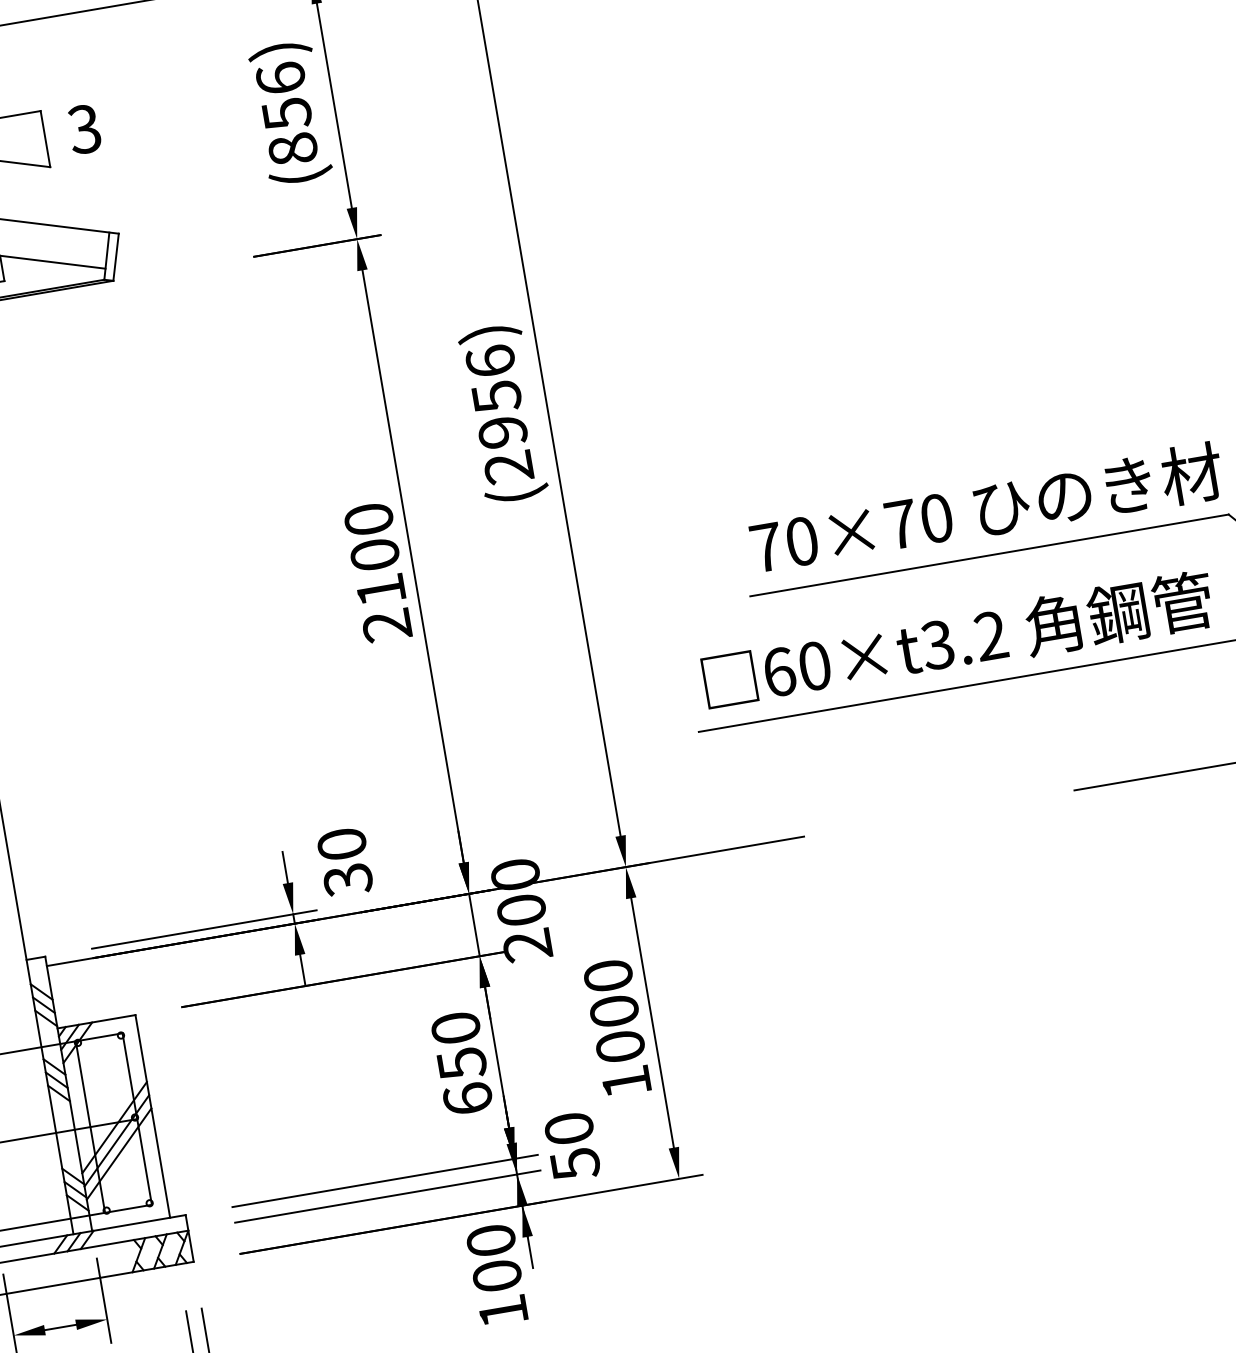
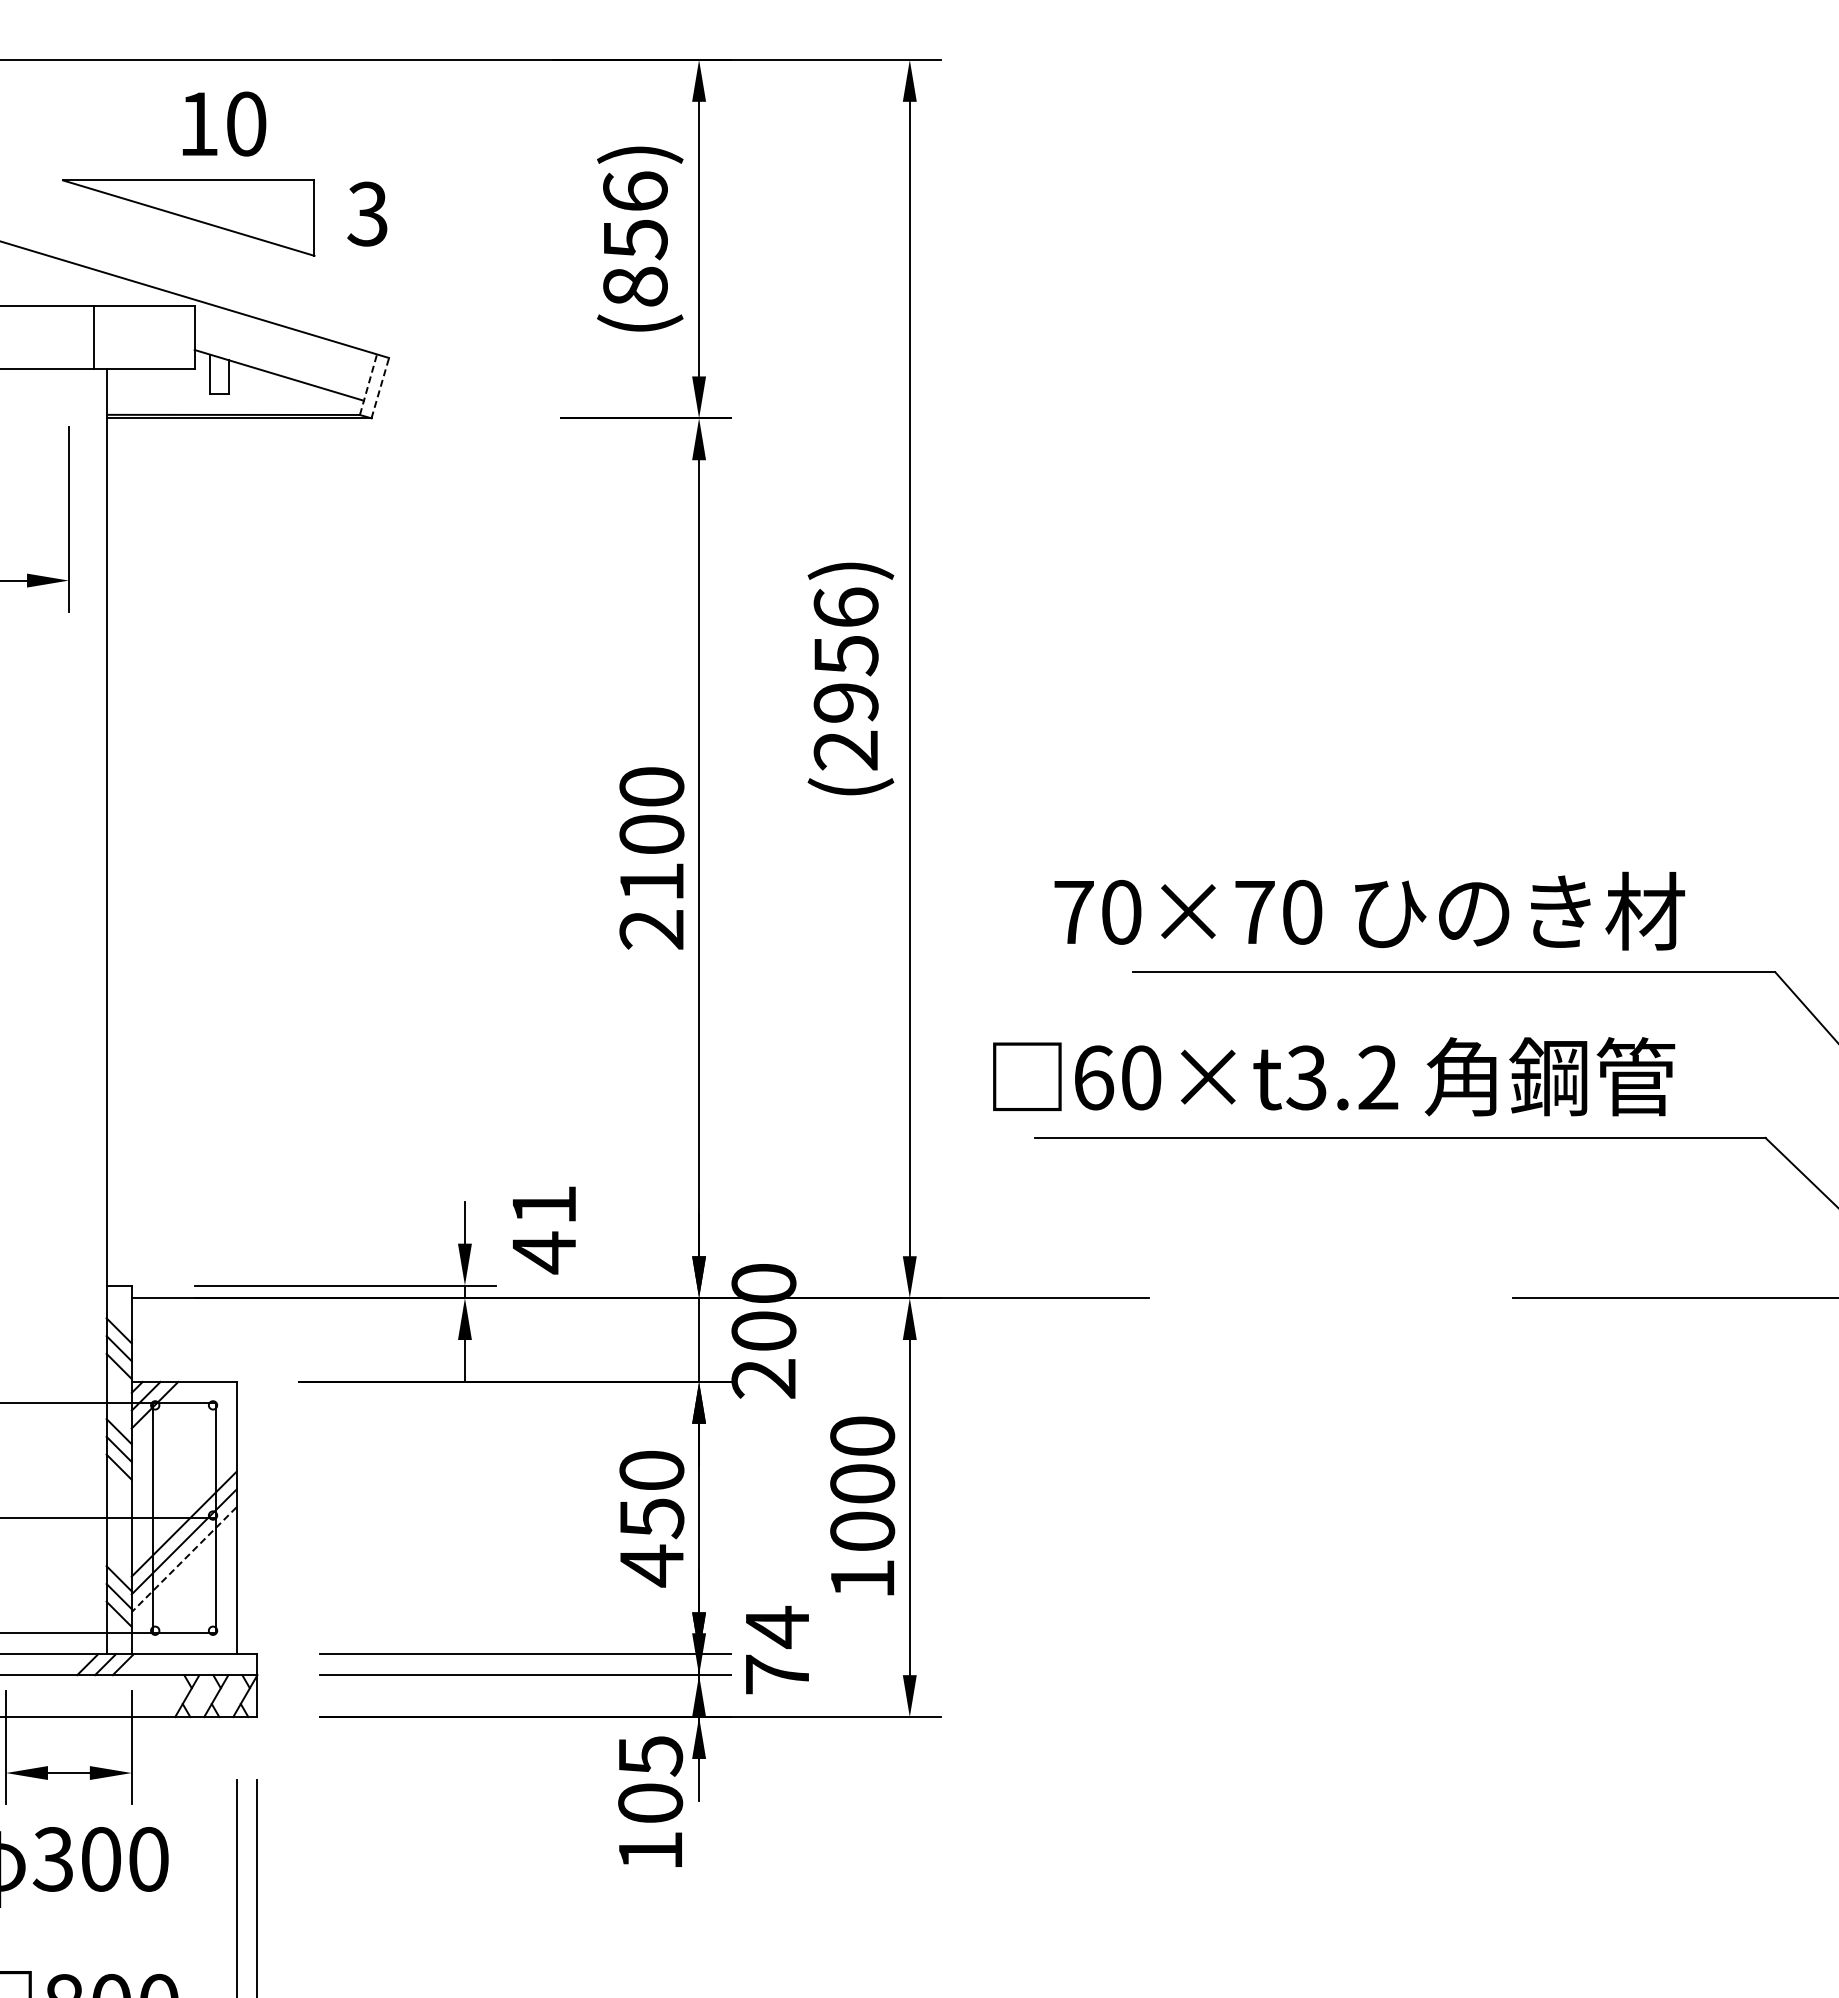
line: (106, 256) -> (368, 384), solid -> dashed
line: (116, 256) -> (380, 387), solid -> dashed
text: (986, 508) -> (1369, 910), moved
text: (958, 640) -> (1334, 1076), moved
text: (344, 862) -> (543, 1229), 30 -> 41
text: (467, 1098) -> (651, 1565), 650 -> 450
text: (572, 1146) -> (777, 1650), 50 -> 74
line: (118, 1154) -> (183, 1560), solid -> dashed
text: (491, 1241) -> (650, 1756), 100 -> 105

